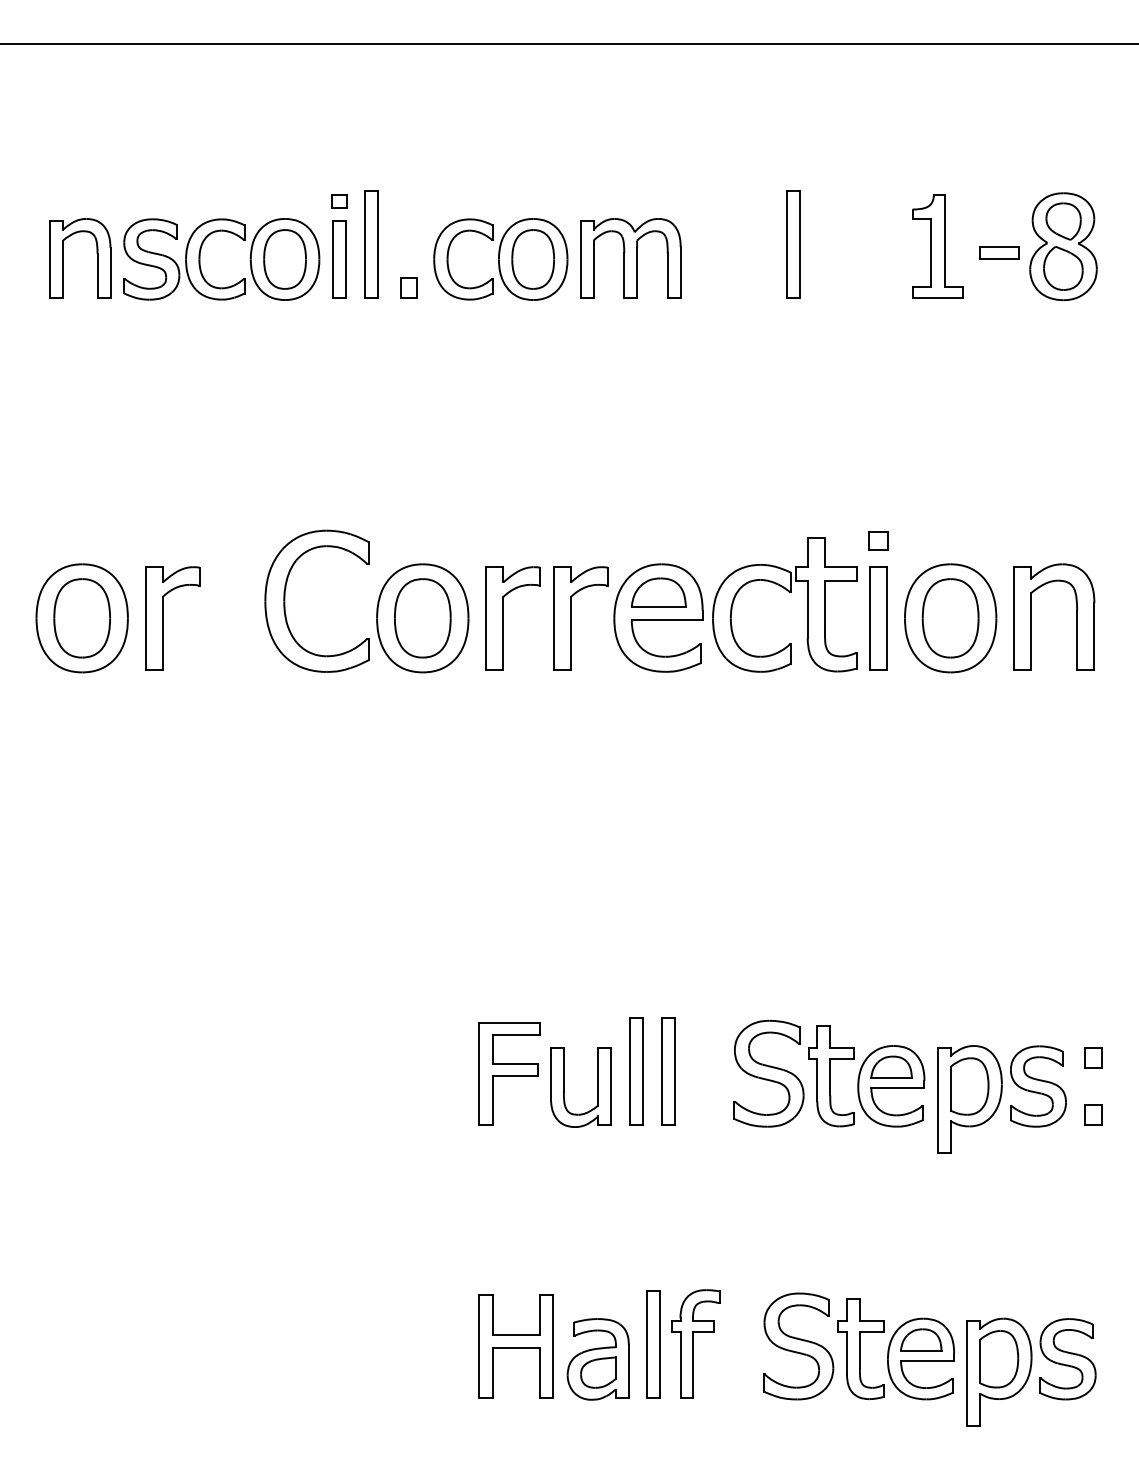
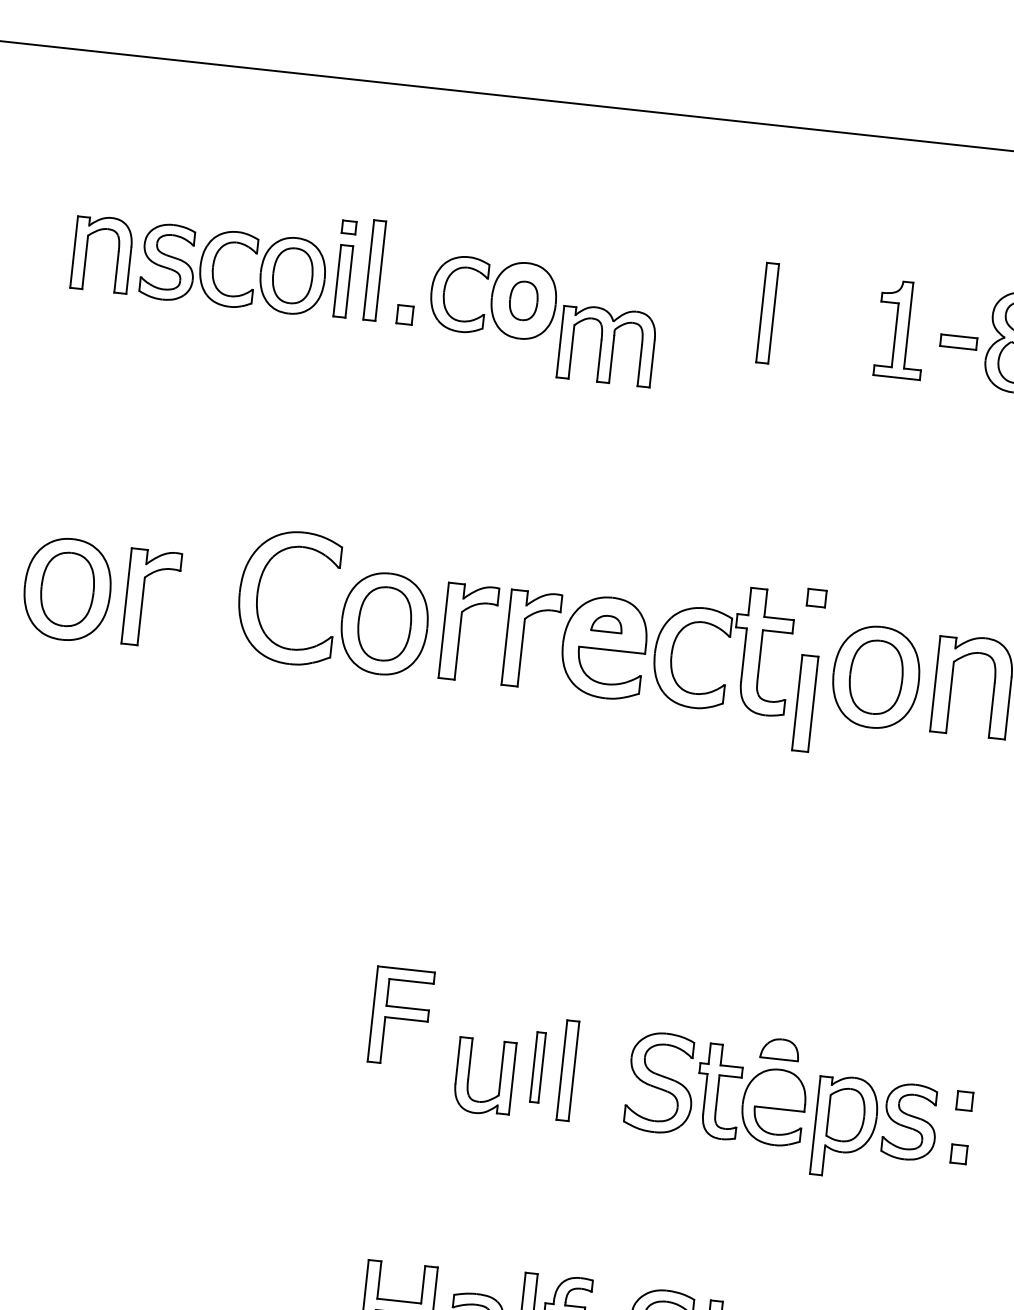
part: (630, 258) -> (606, 345), moved
part: (532, 259) -> (523, 300), size x0.7
part: (658, 592) -> (606, 623), size x0.6
part: (878, 618) -> (805, 703), moved
part: (891, 1066) -> (780, 1048), moved
part: (636, 1071) -> (537, 1067), size x0.7
part: (509, 1073) -> (401, 1016), moved

